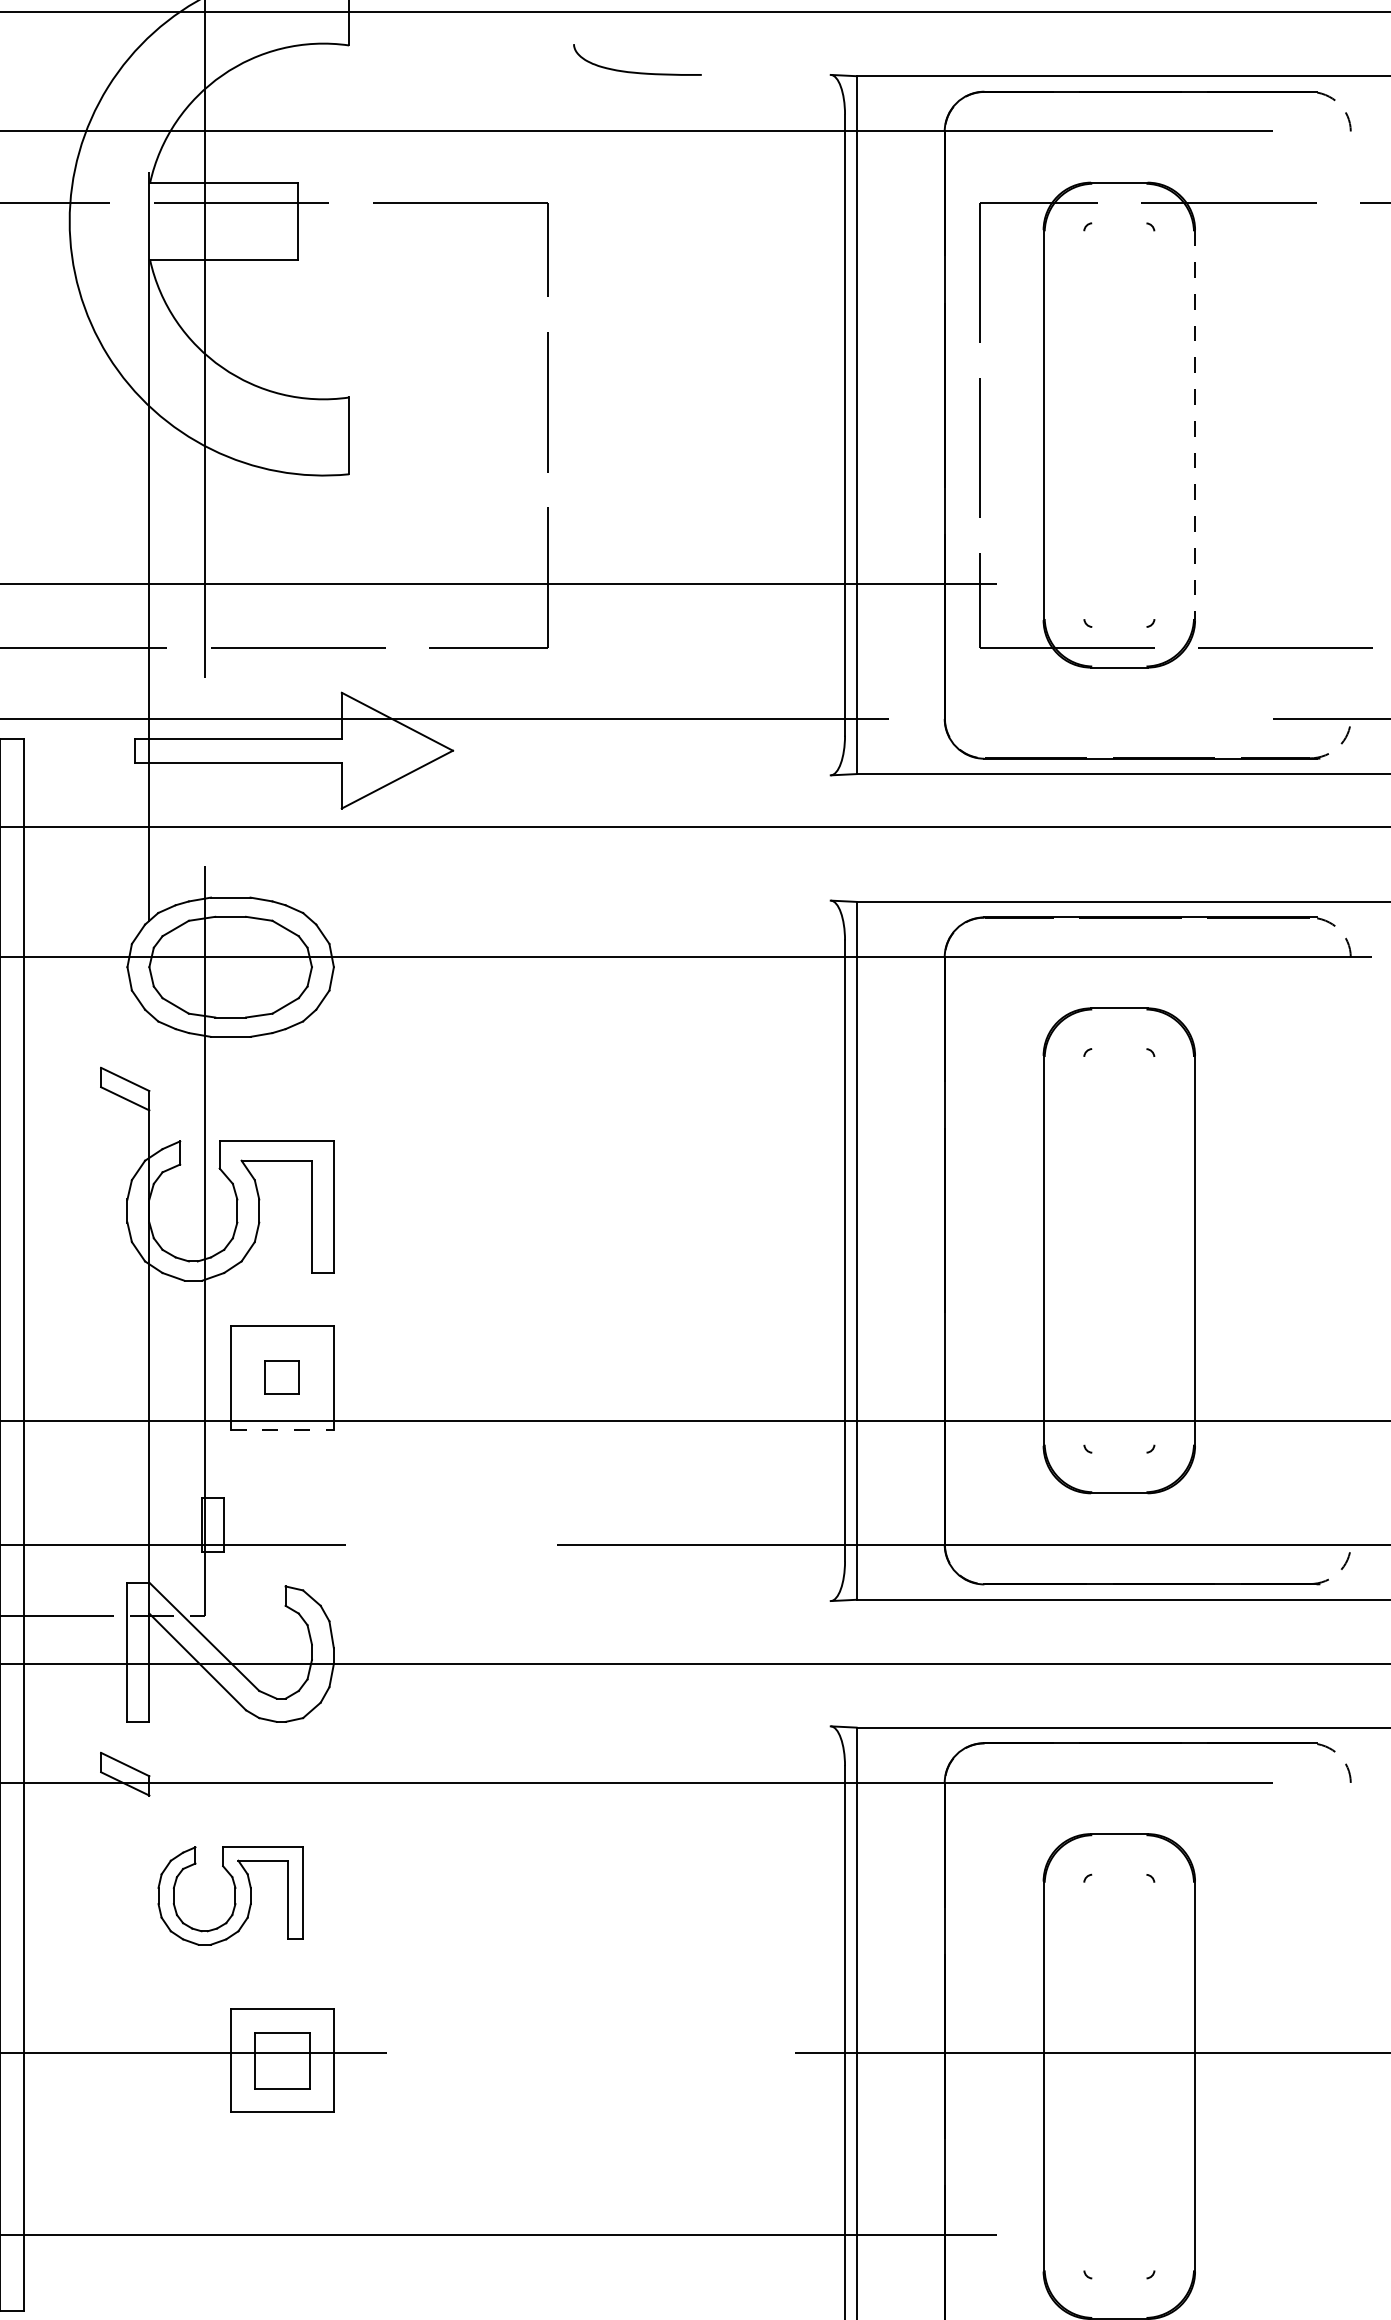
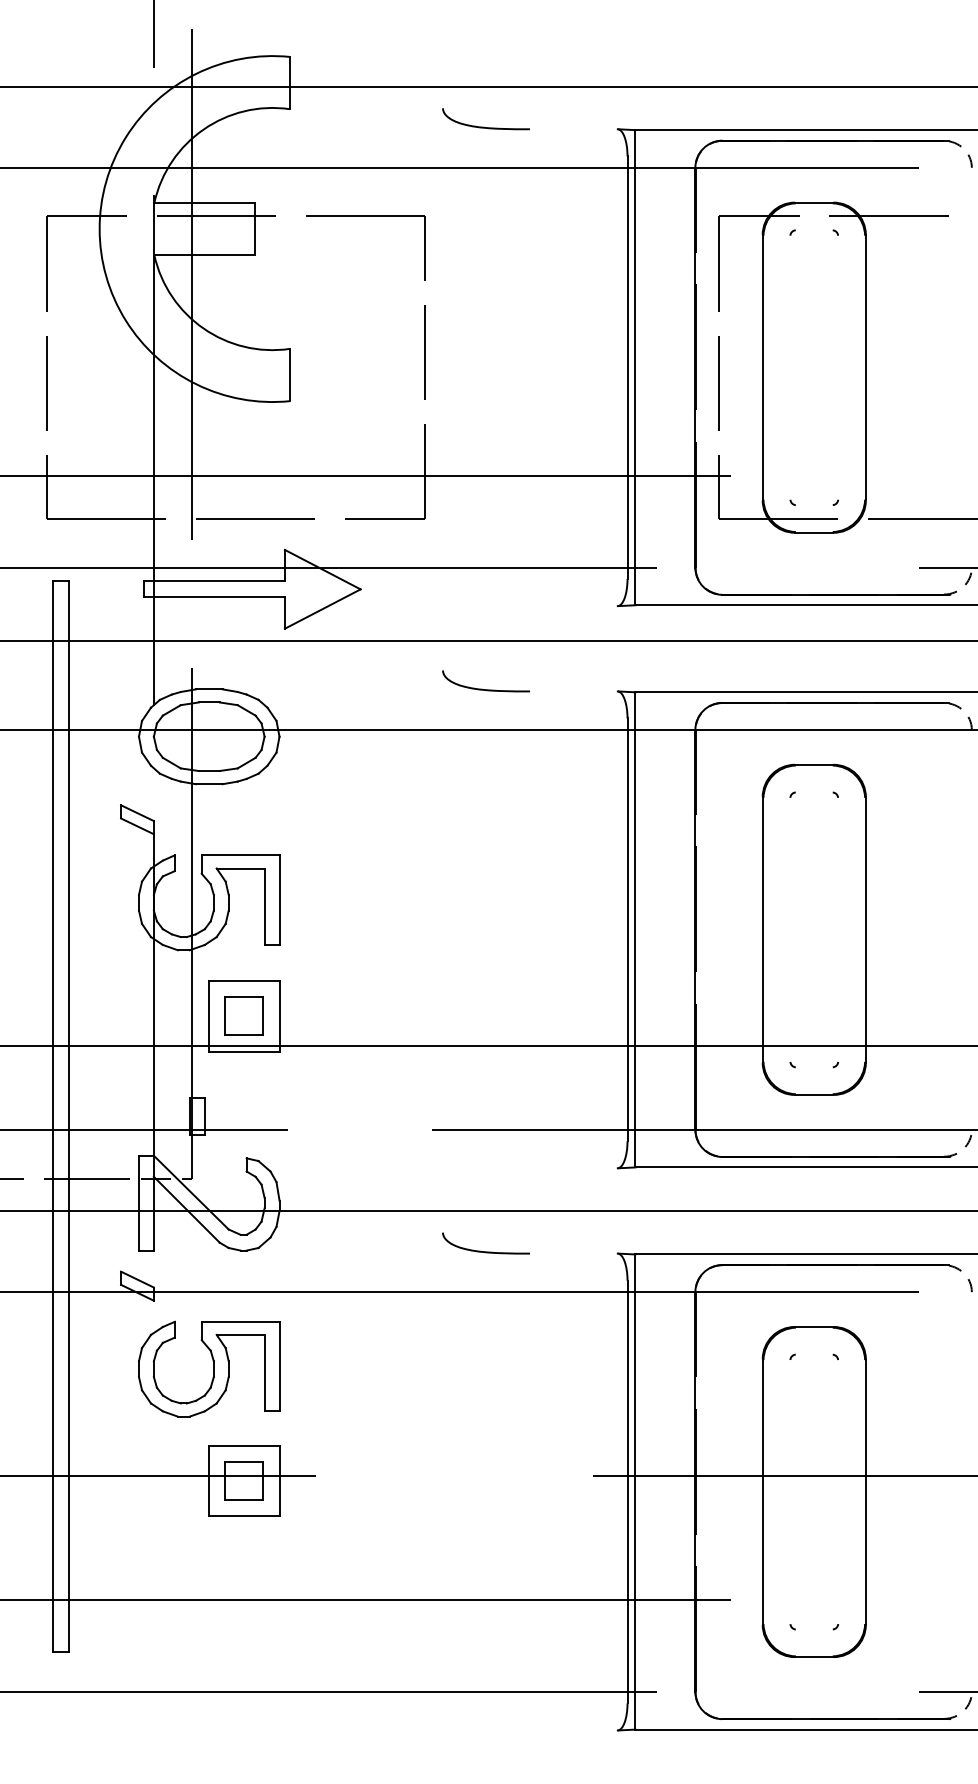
line: (1194, 424) -> (865, 367), dashed -> solid
curve: (632, 896) -> (482, 688), added
part: (280, 1376) -> (243, 1015), size x1.67
line: (282, 1429) -> (244, 1051), dashed -> solid
curve: (636, 1723) -> (485, 1251), added
part: (231, 1895) -> (209, 1368), size x1.43

